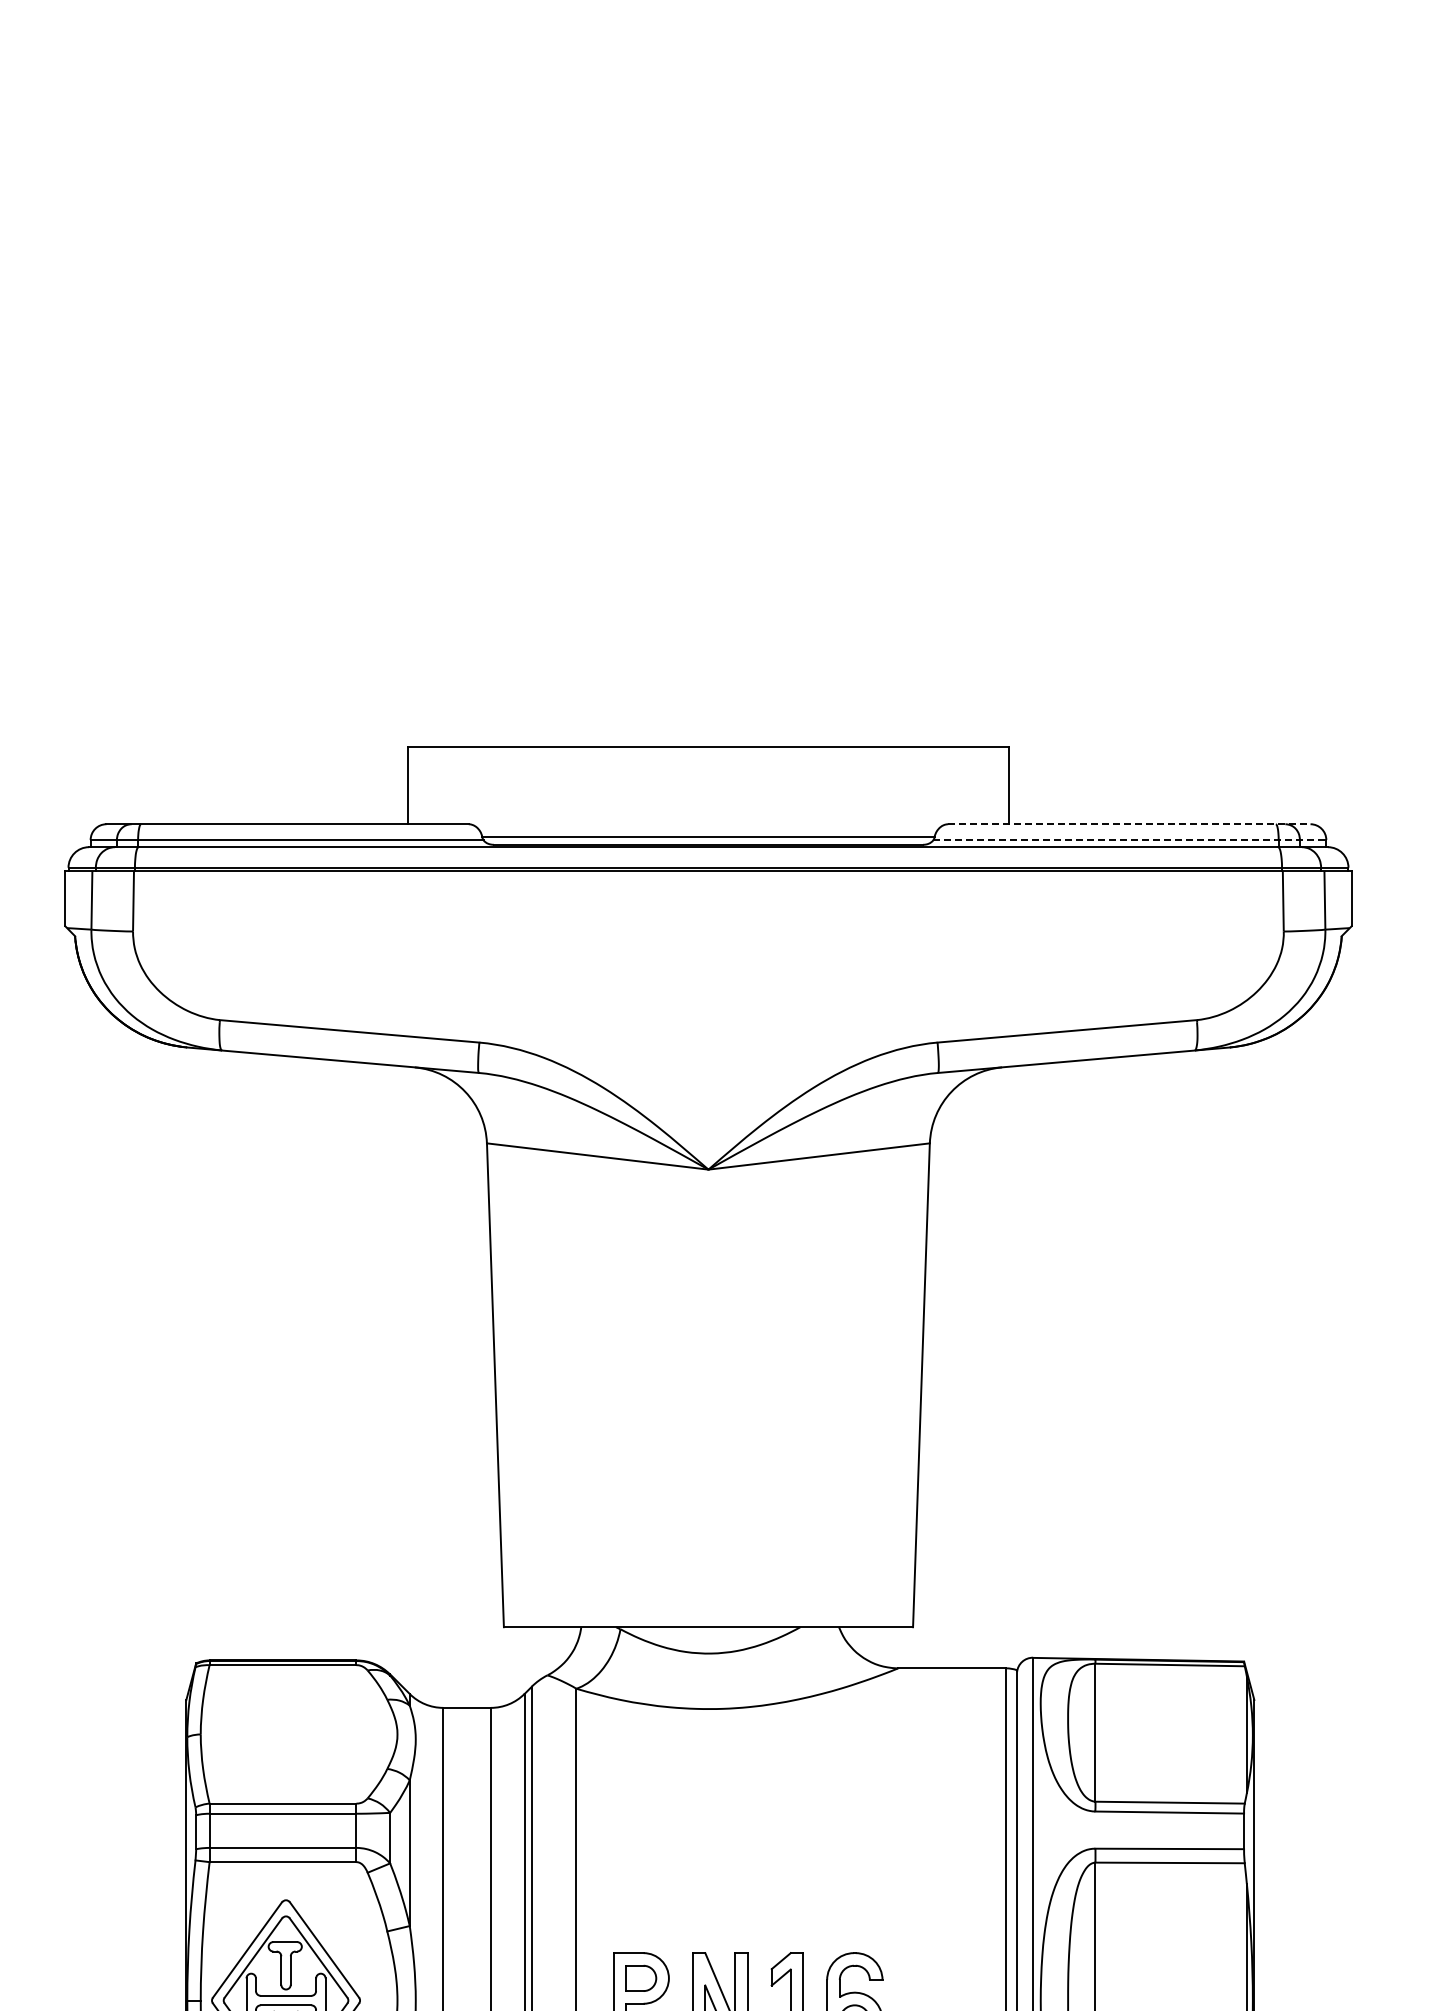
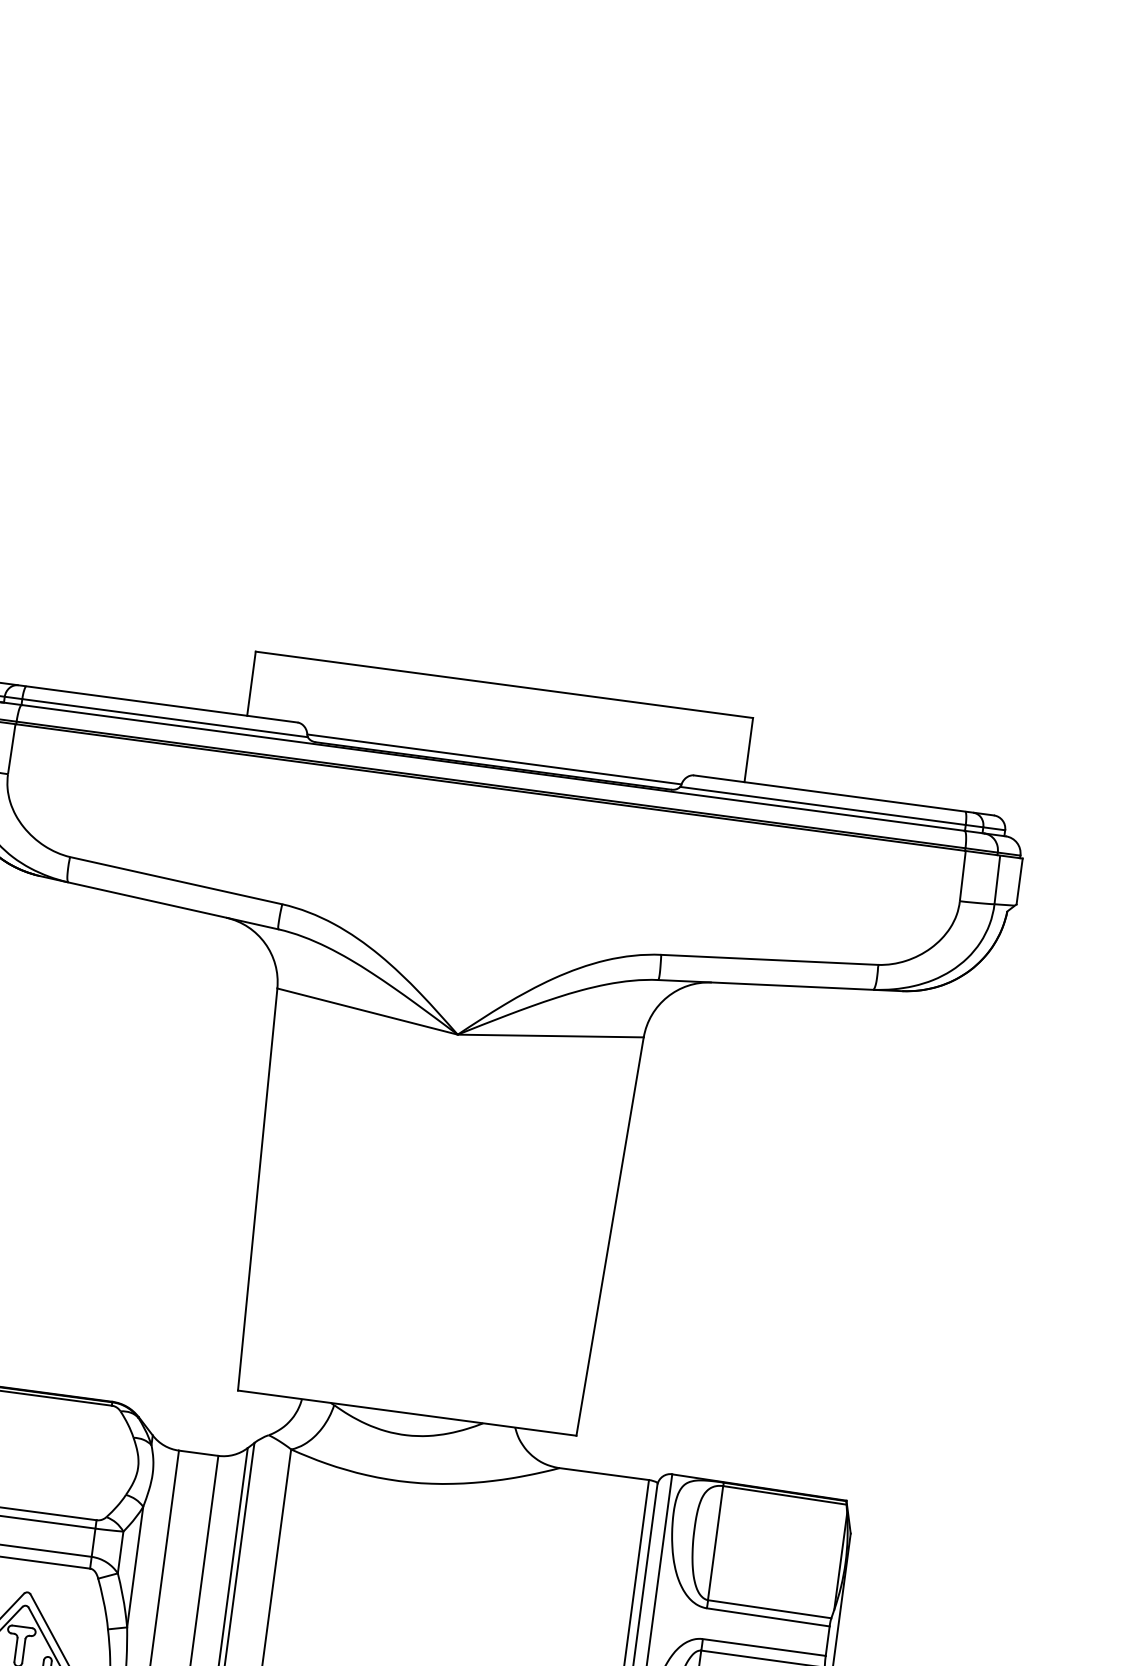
line: (1129, 824) -> (844, 795), dashed -> solid
line: (1130, 840) -> (843, 808), dashed -> solid

